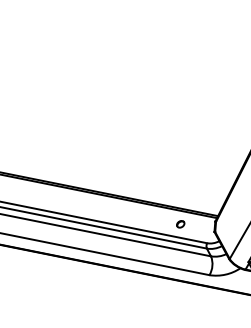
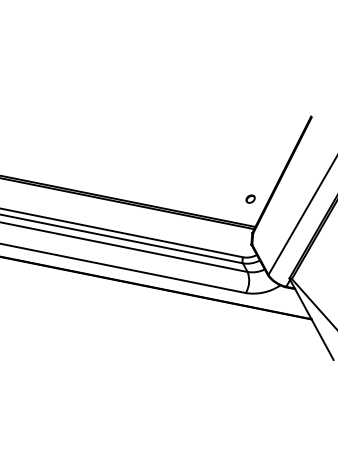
part: (180, 223) -> (250, 198), moved

